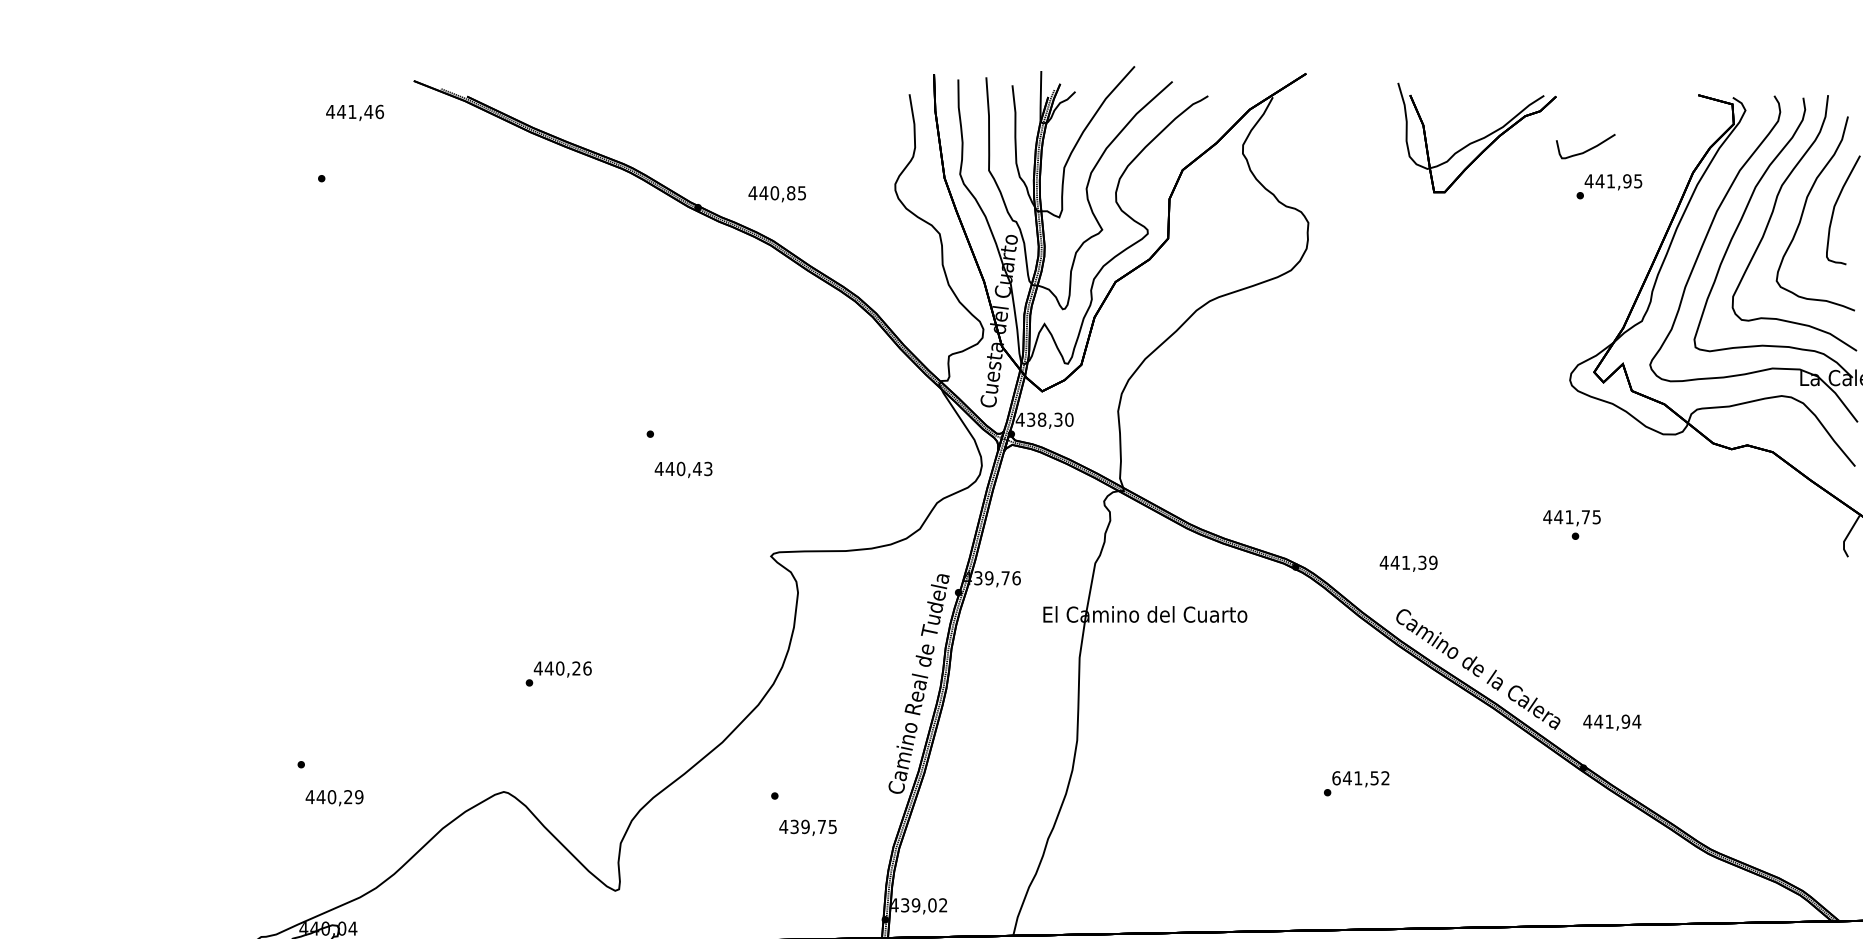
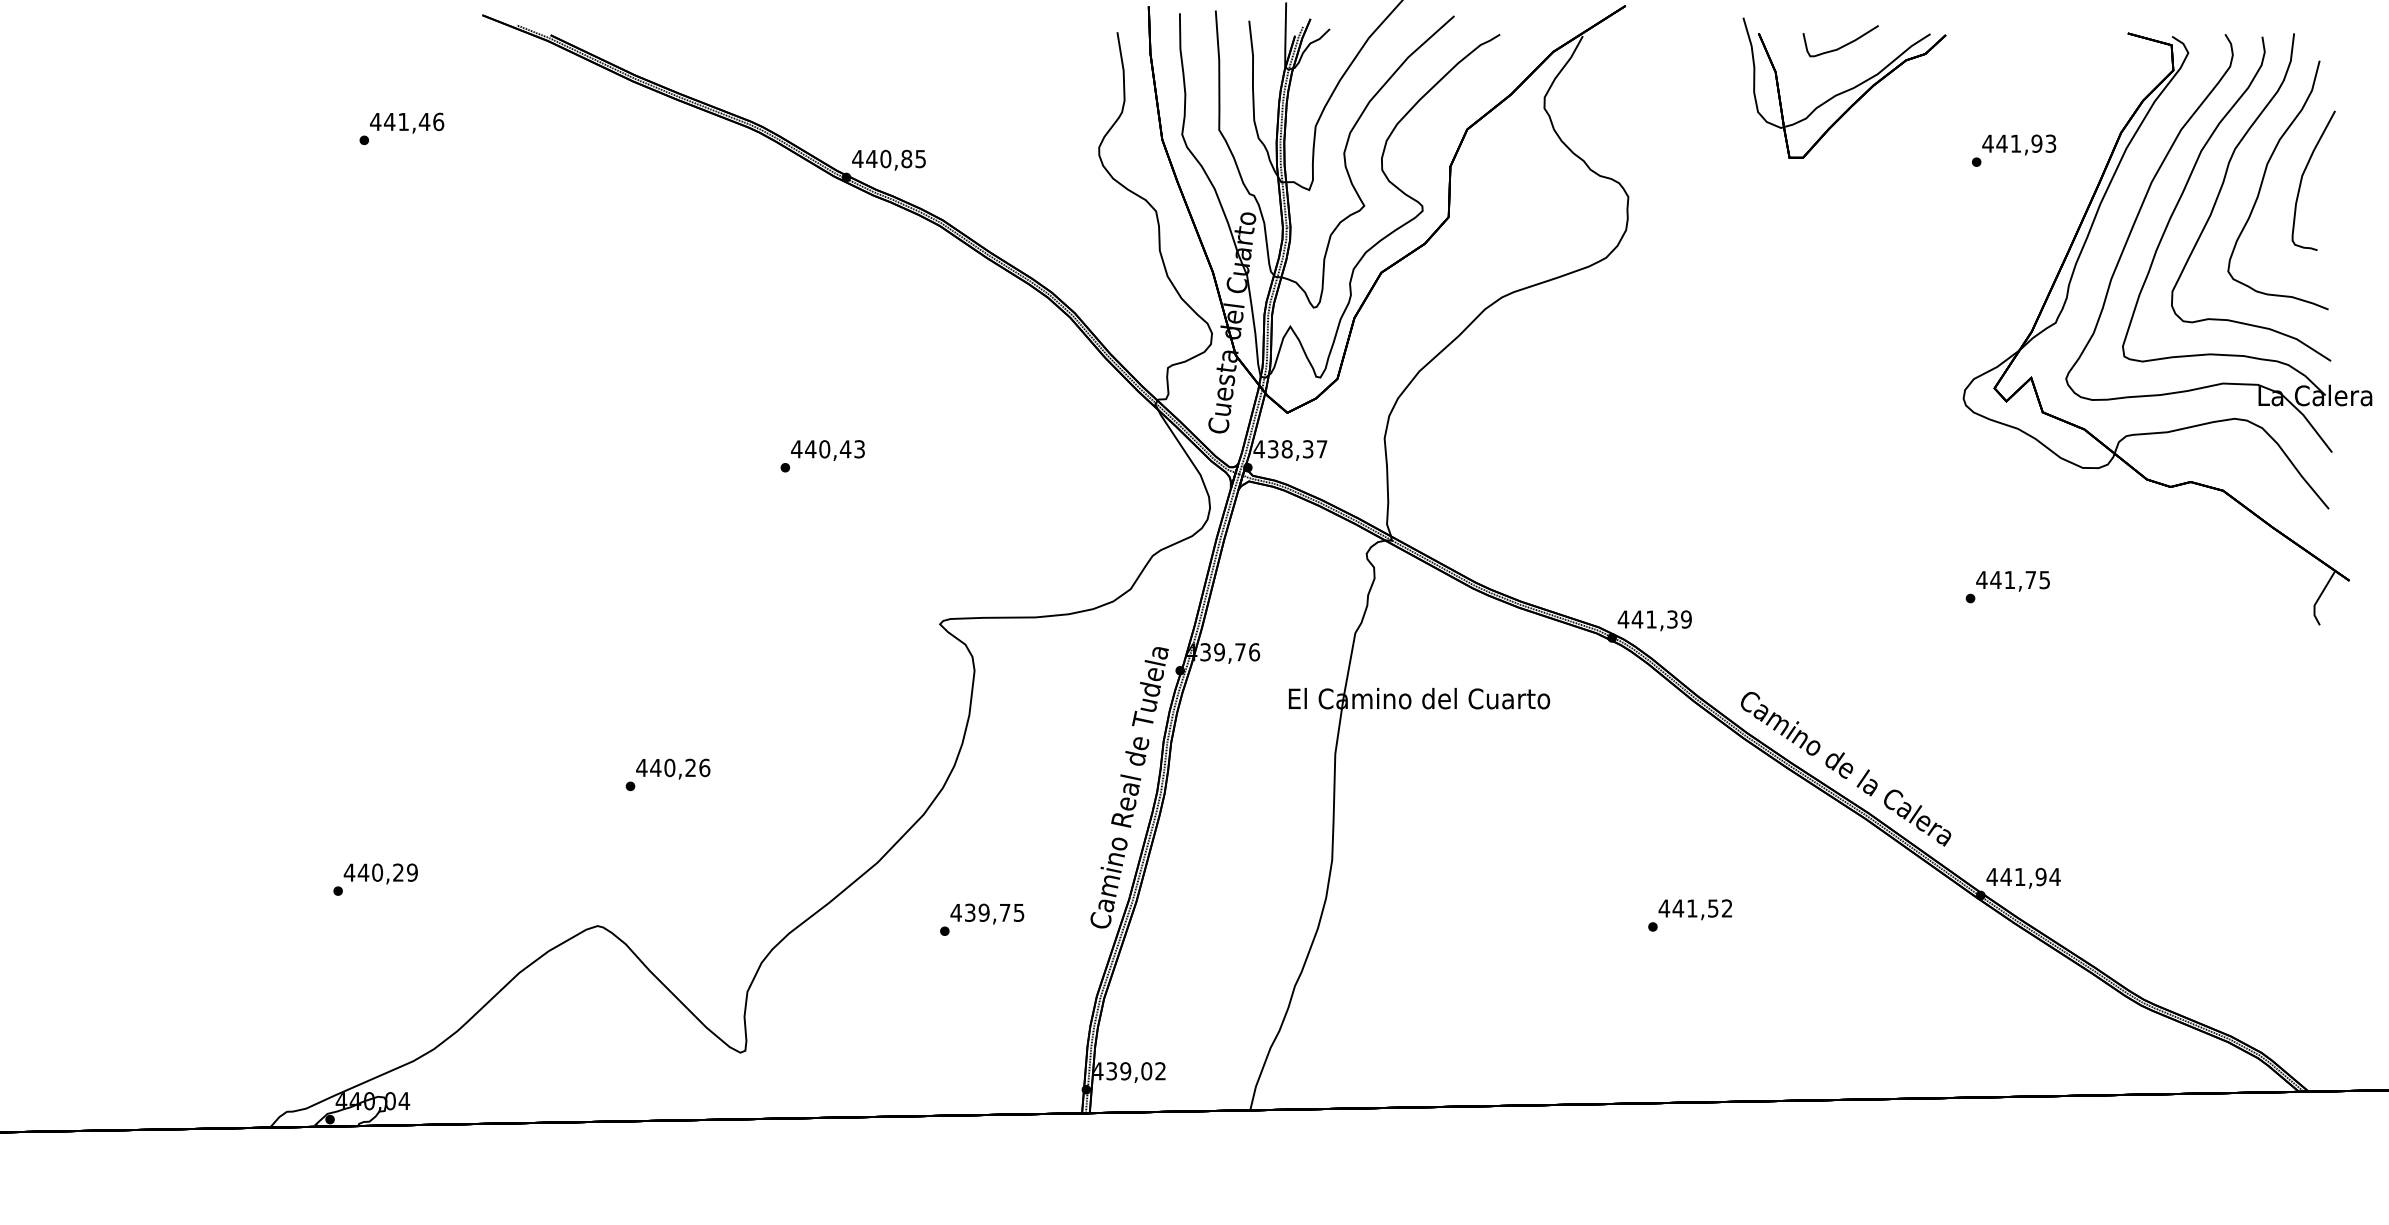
text: (355, 112) -> (407, 122), moved
curve: (1587, 149) -> (1842, 45), moved
text: (1638, 181) -> (2051, 143), 441,95 -> 441,93
text: (776, 193) -> (888, 159), moved
text: (1068, 419) -> (1321, 449), 438,30 -> 438,37
text: (683, 469) -> (827, 450), moved
text: (1571, 518) -> (2012, 581), moved
text: (1408, 563) -> (1654, 620), moved
text: (1612, 722) -> (2023, 878), moved
text: (1336, 778) -> (1664, 908), 641,52 -> 441,52
text: (334, 797) -> (380, 873), moved
text: (808, 827) -> (987, 913), moved

